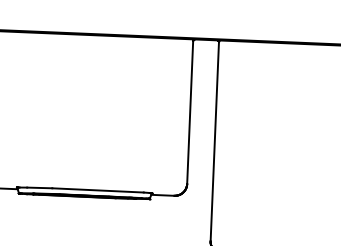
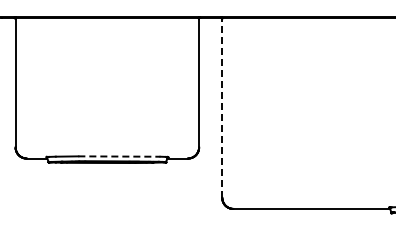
line: (215, 141) -> (222, 108), solid -> dashed
line: (98, 190) -> (119, 156), solid -> dashed

